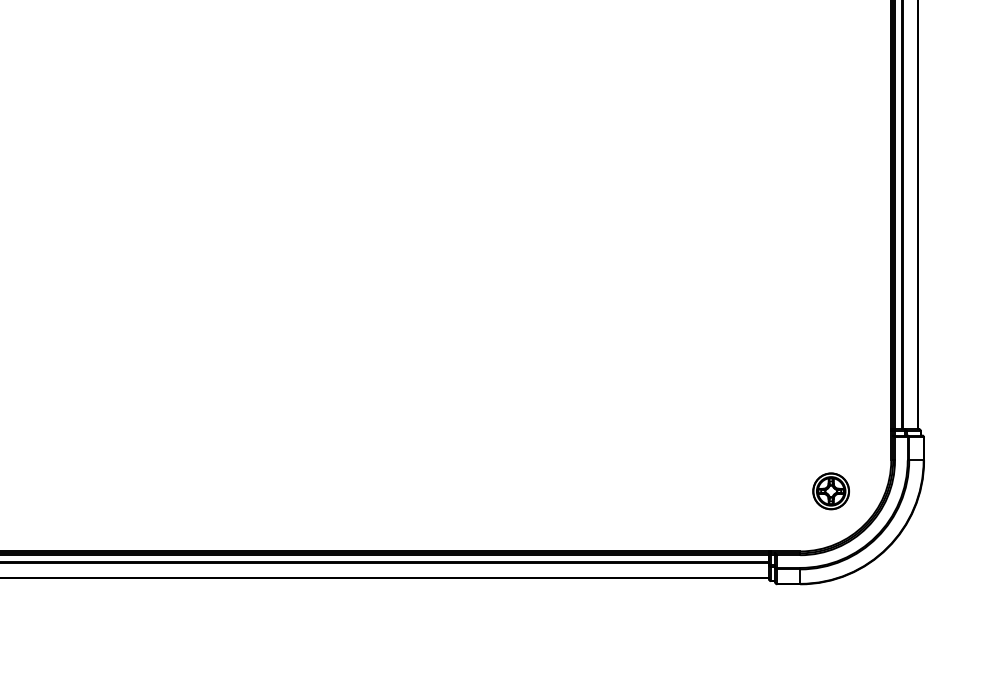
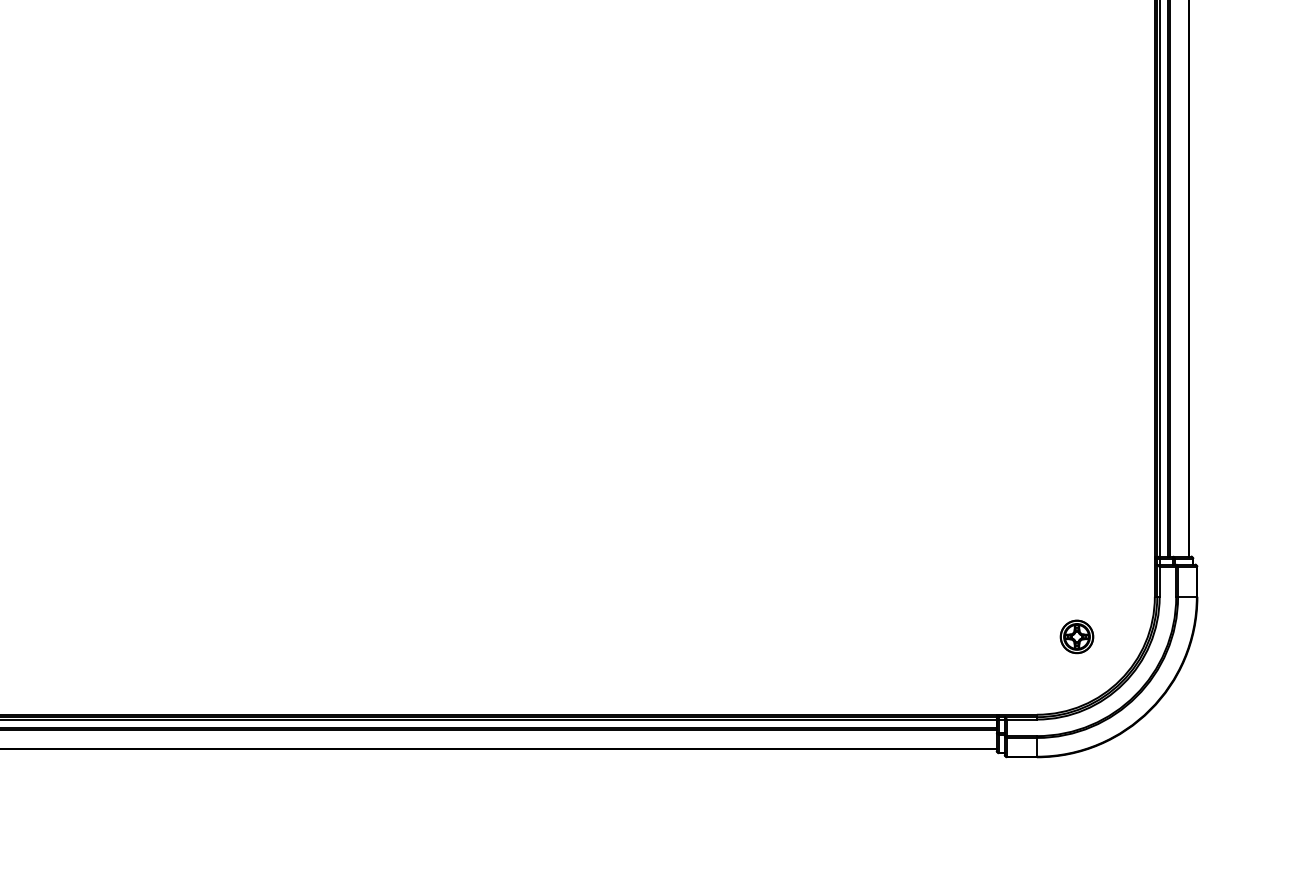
part: (830, 491) -> (1076, 636), size x0.7

